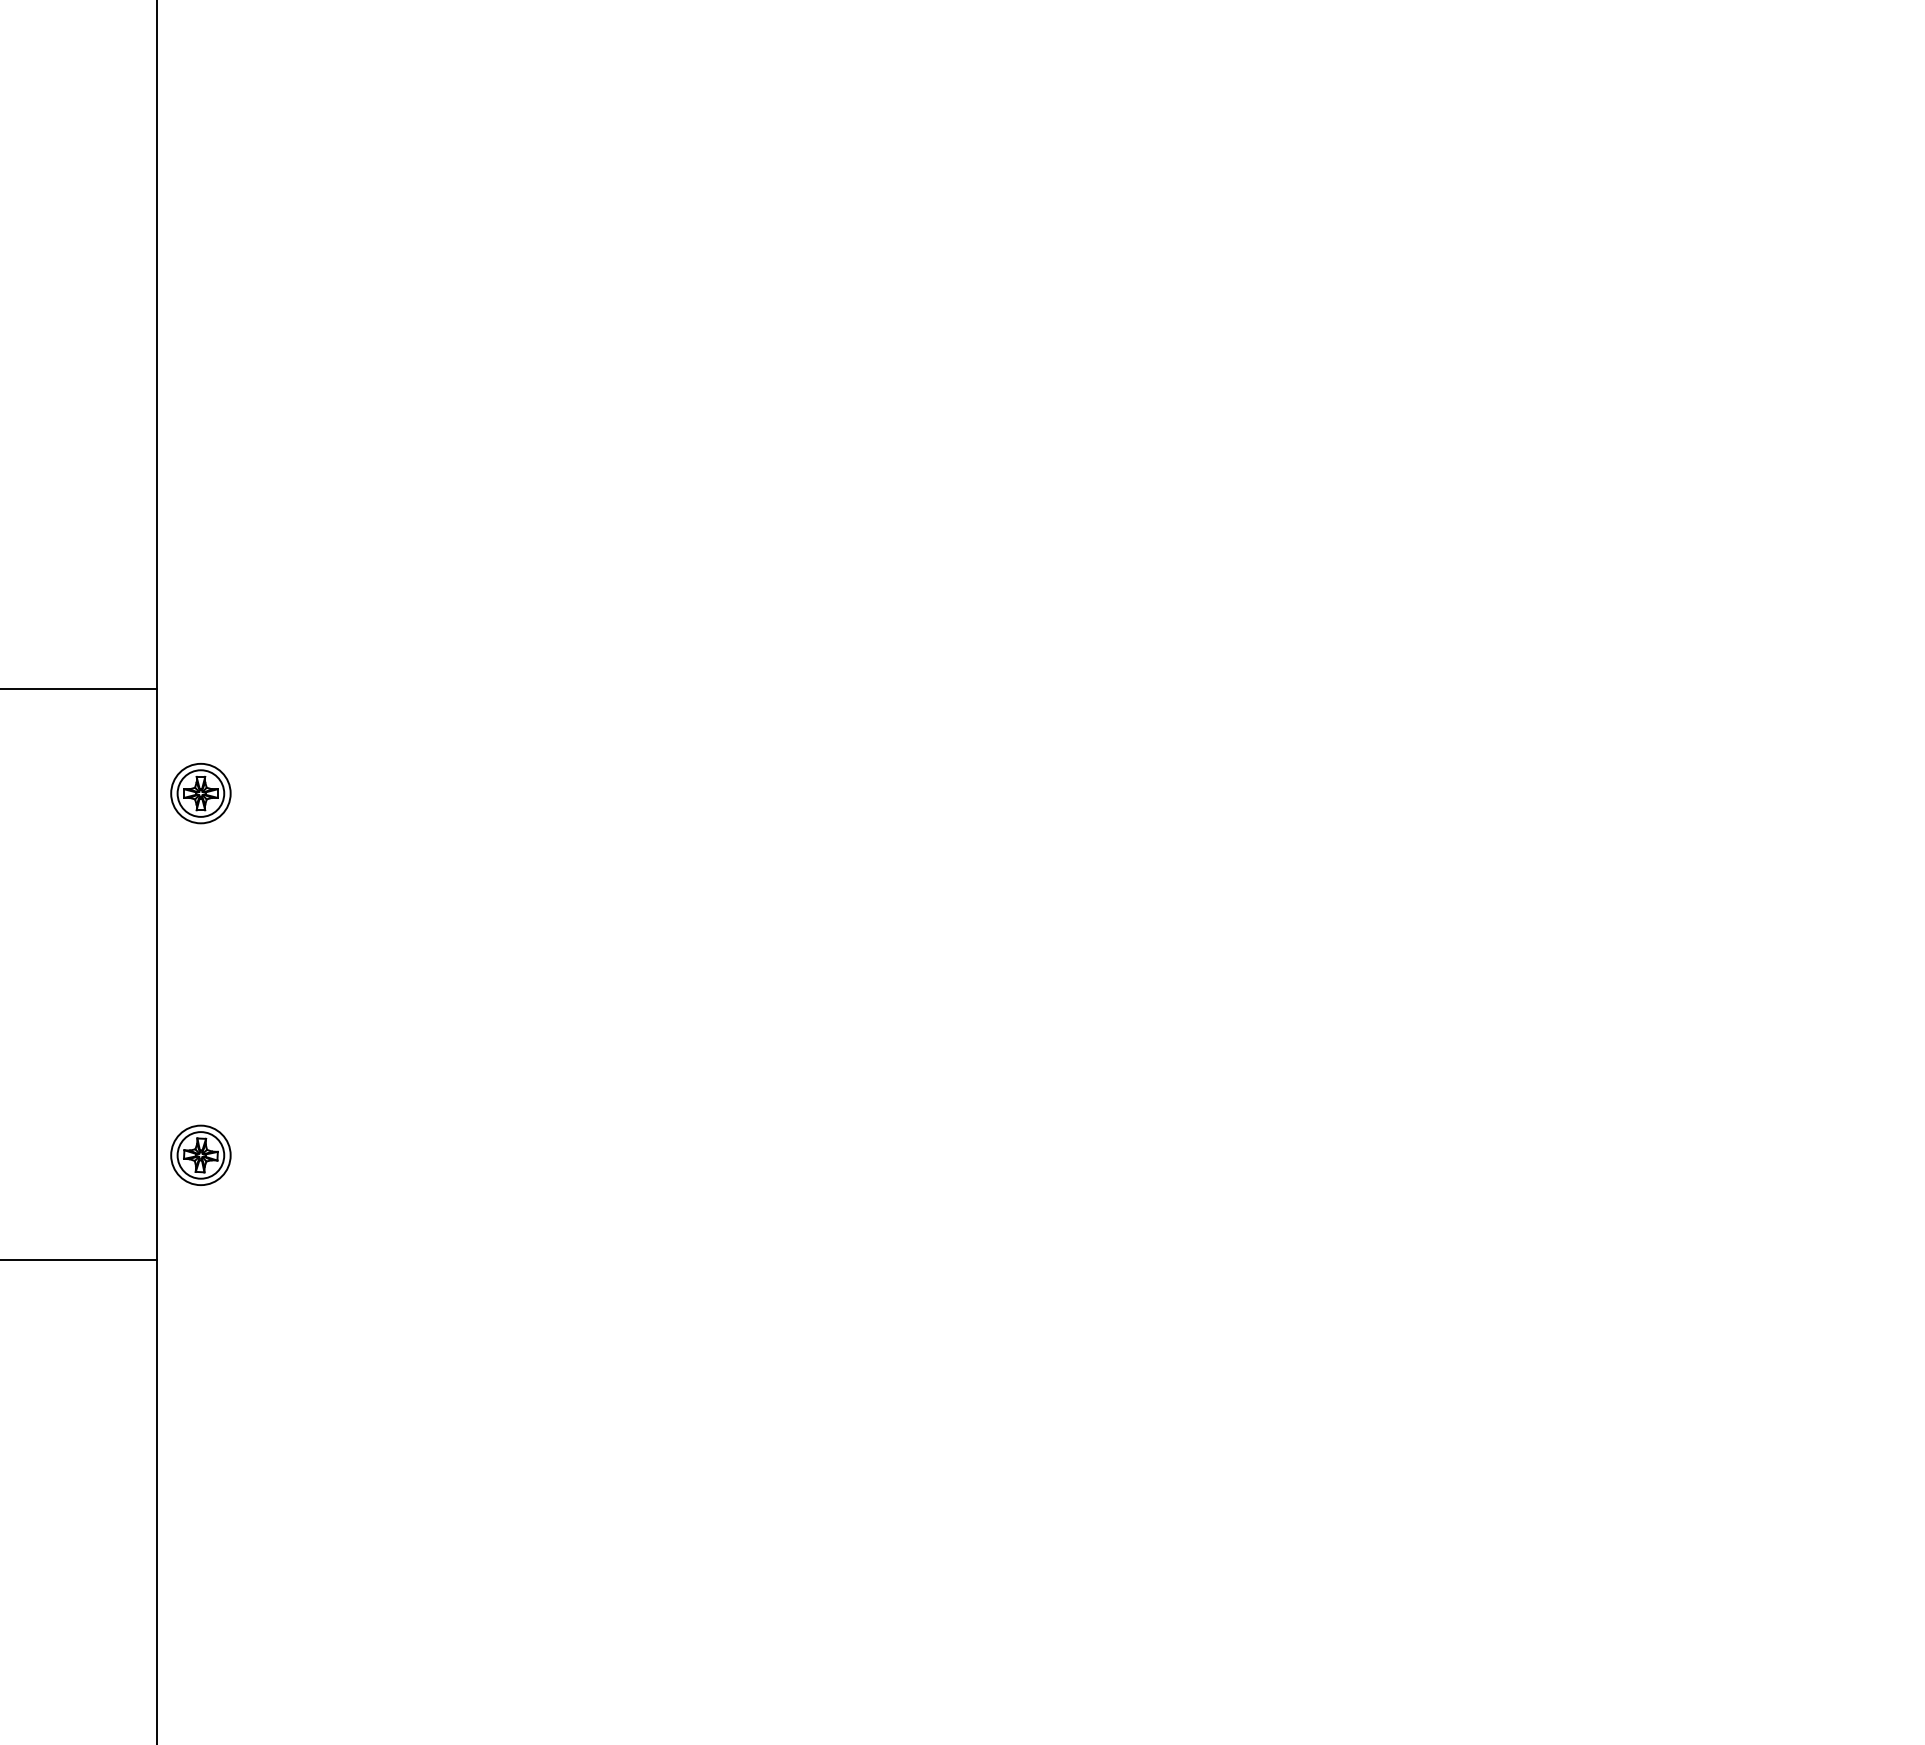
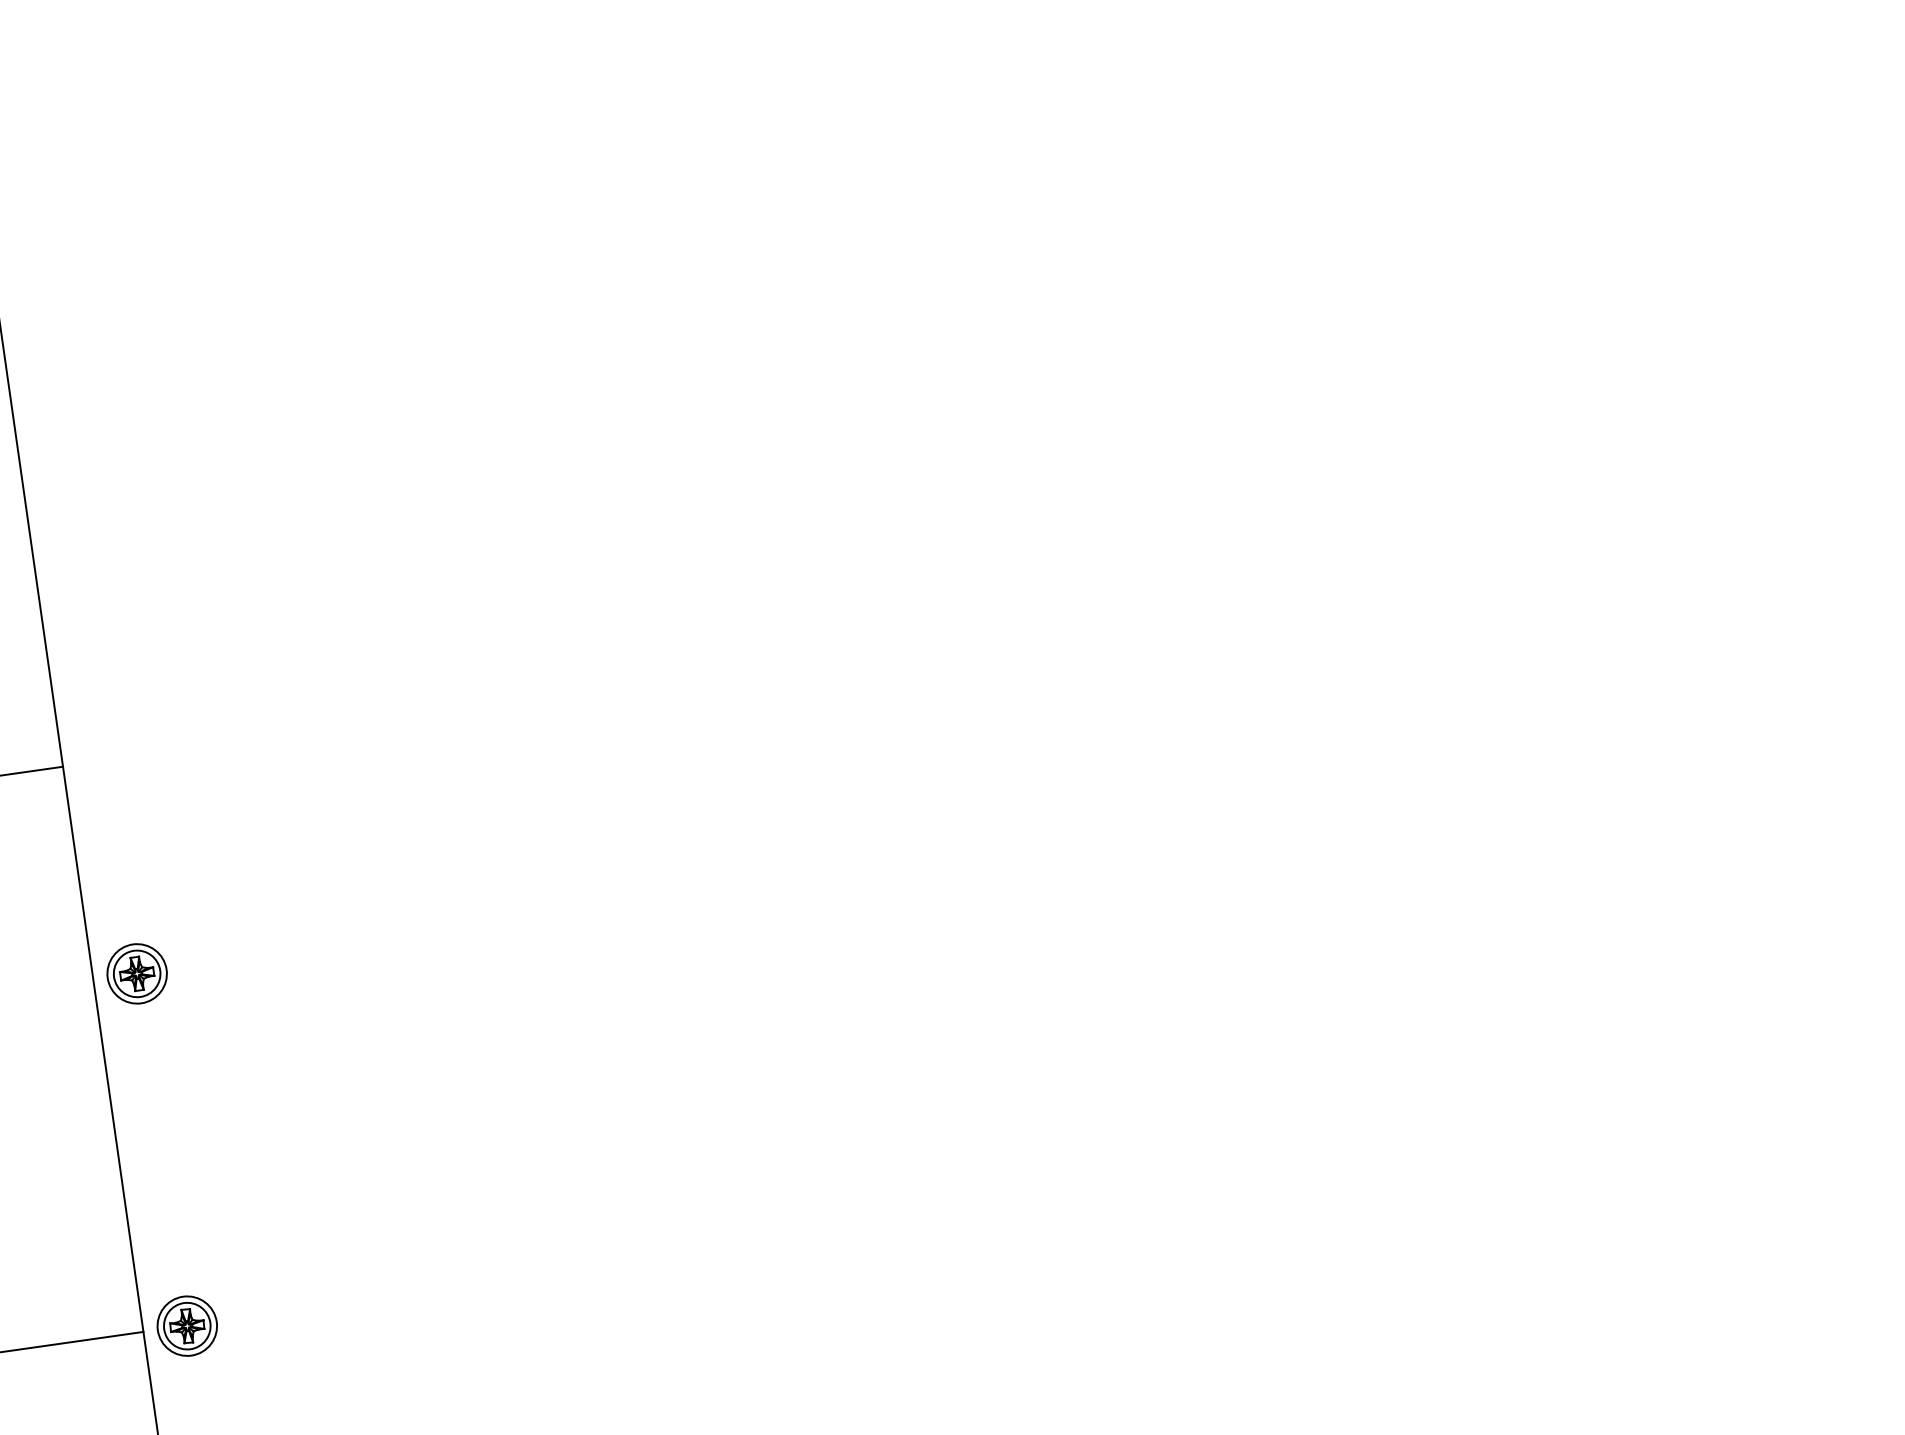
part: (200, 793) -> (136, 973), moved
part: (200, 1154) -> (186, 1325), moved

